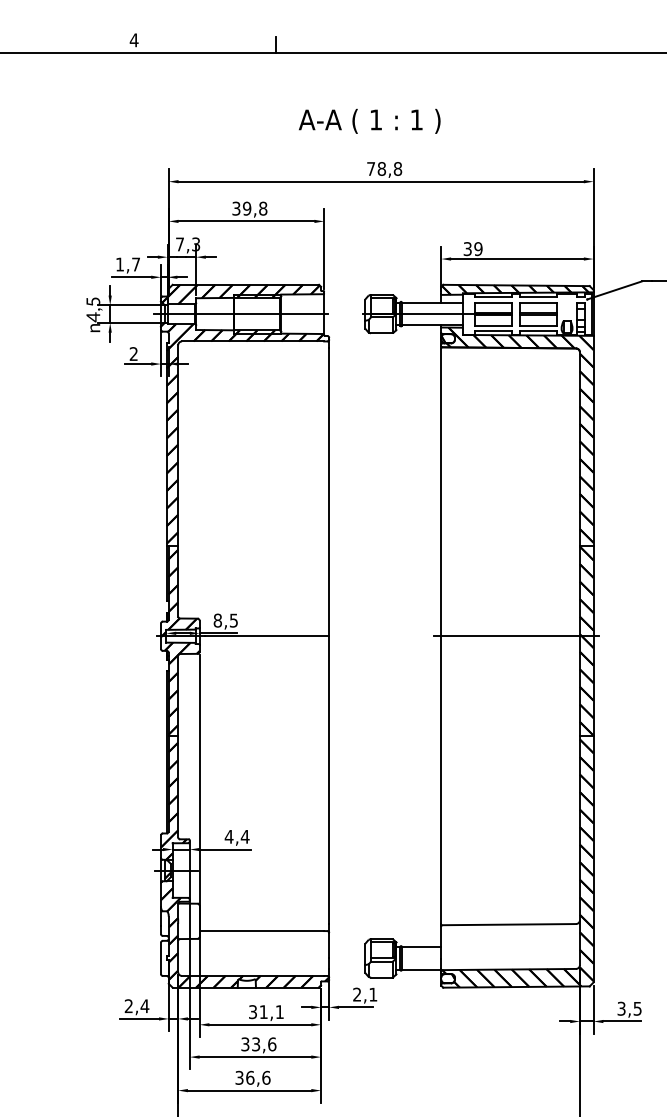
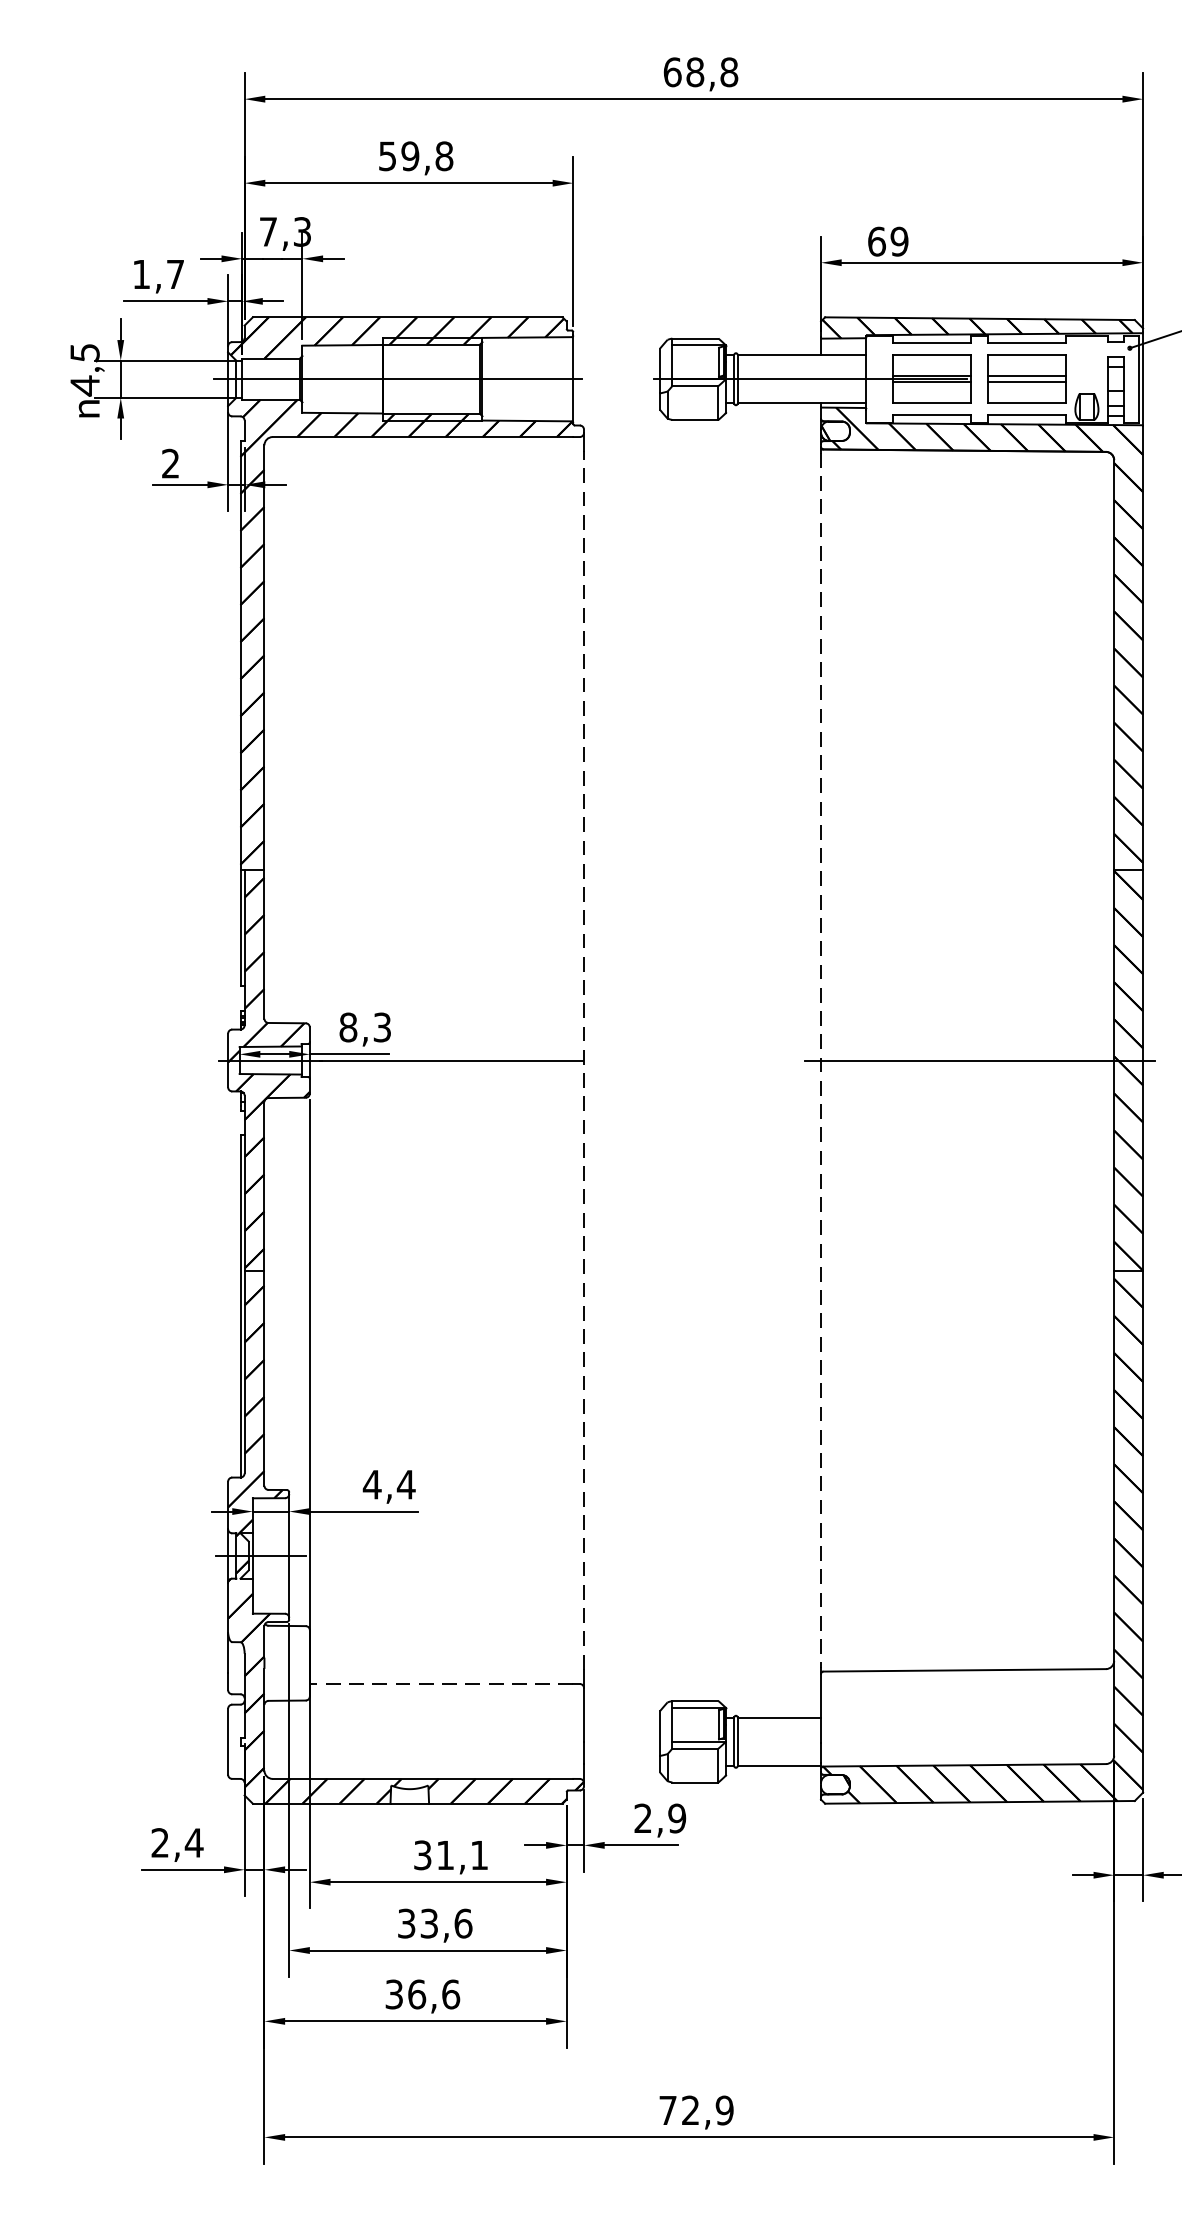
text: (371, 168) -> (673, 71), 78,8 -> 68,8
text: (236, 207) -> (387, 153), 39,8 -> 59,8
text: (467, 249) -> (876, 242), 39 -> 69
text: (233, 619) -> (381, 1025), 8,5 -> 8,3
line: (329, 636) -> (584, 1061), solid -> dashed
line: (441, 636) -> (821, 1061), solid -> dashed
line: (261, 931) -> (440, 1684), solid -> dashed
text: (373, 994) -> (677, 1818), 2,1 -> 2,9

